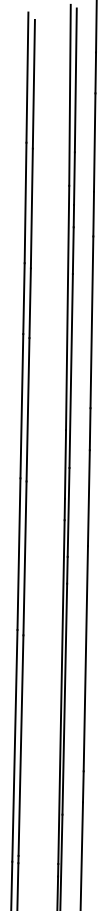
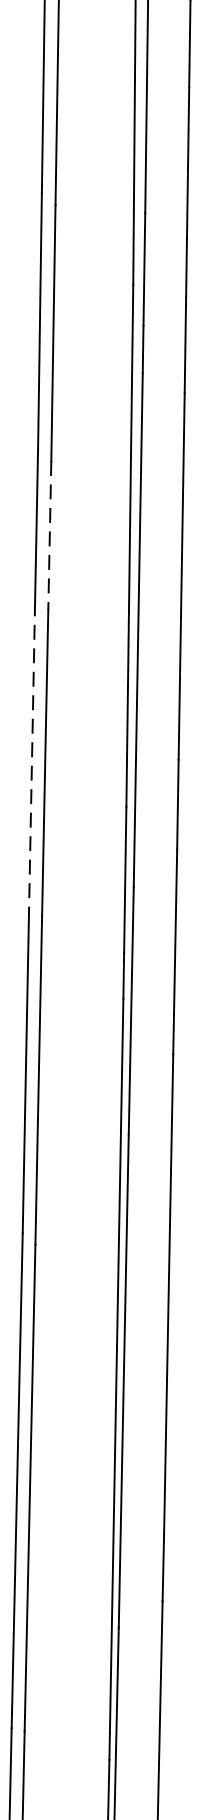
line: (30, 303) -> (50, 536), solid -> dashed
line: (21, 406) -> (31, 756), solid -> dashed

